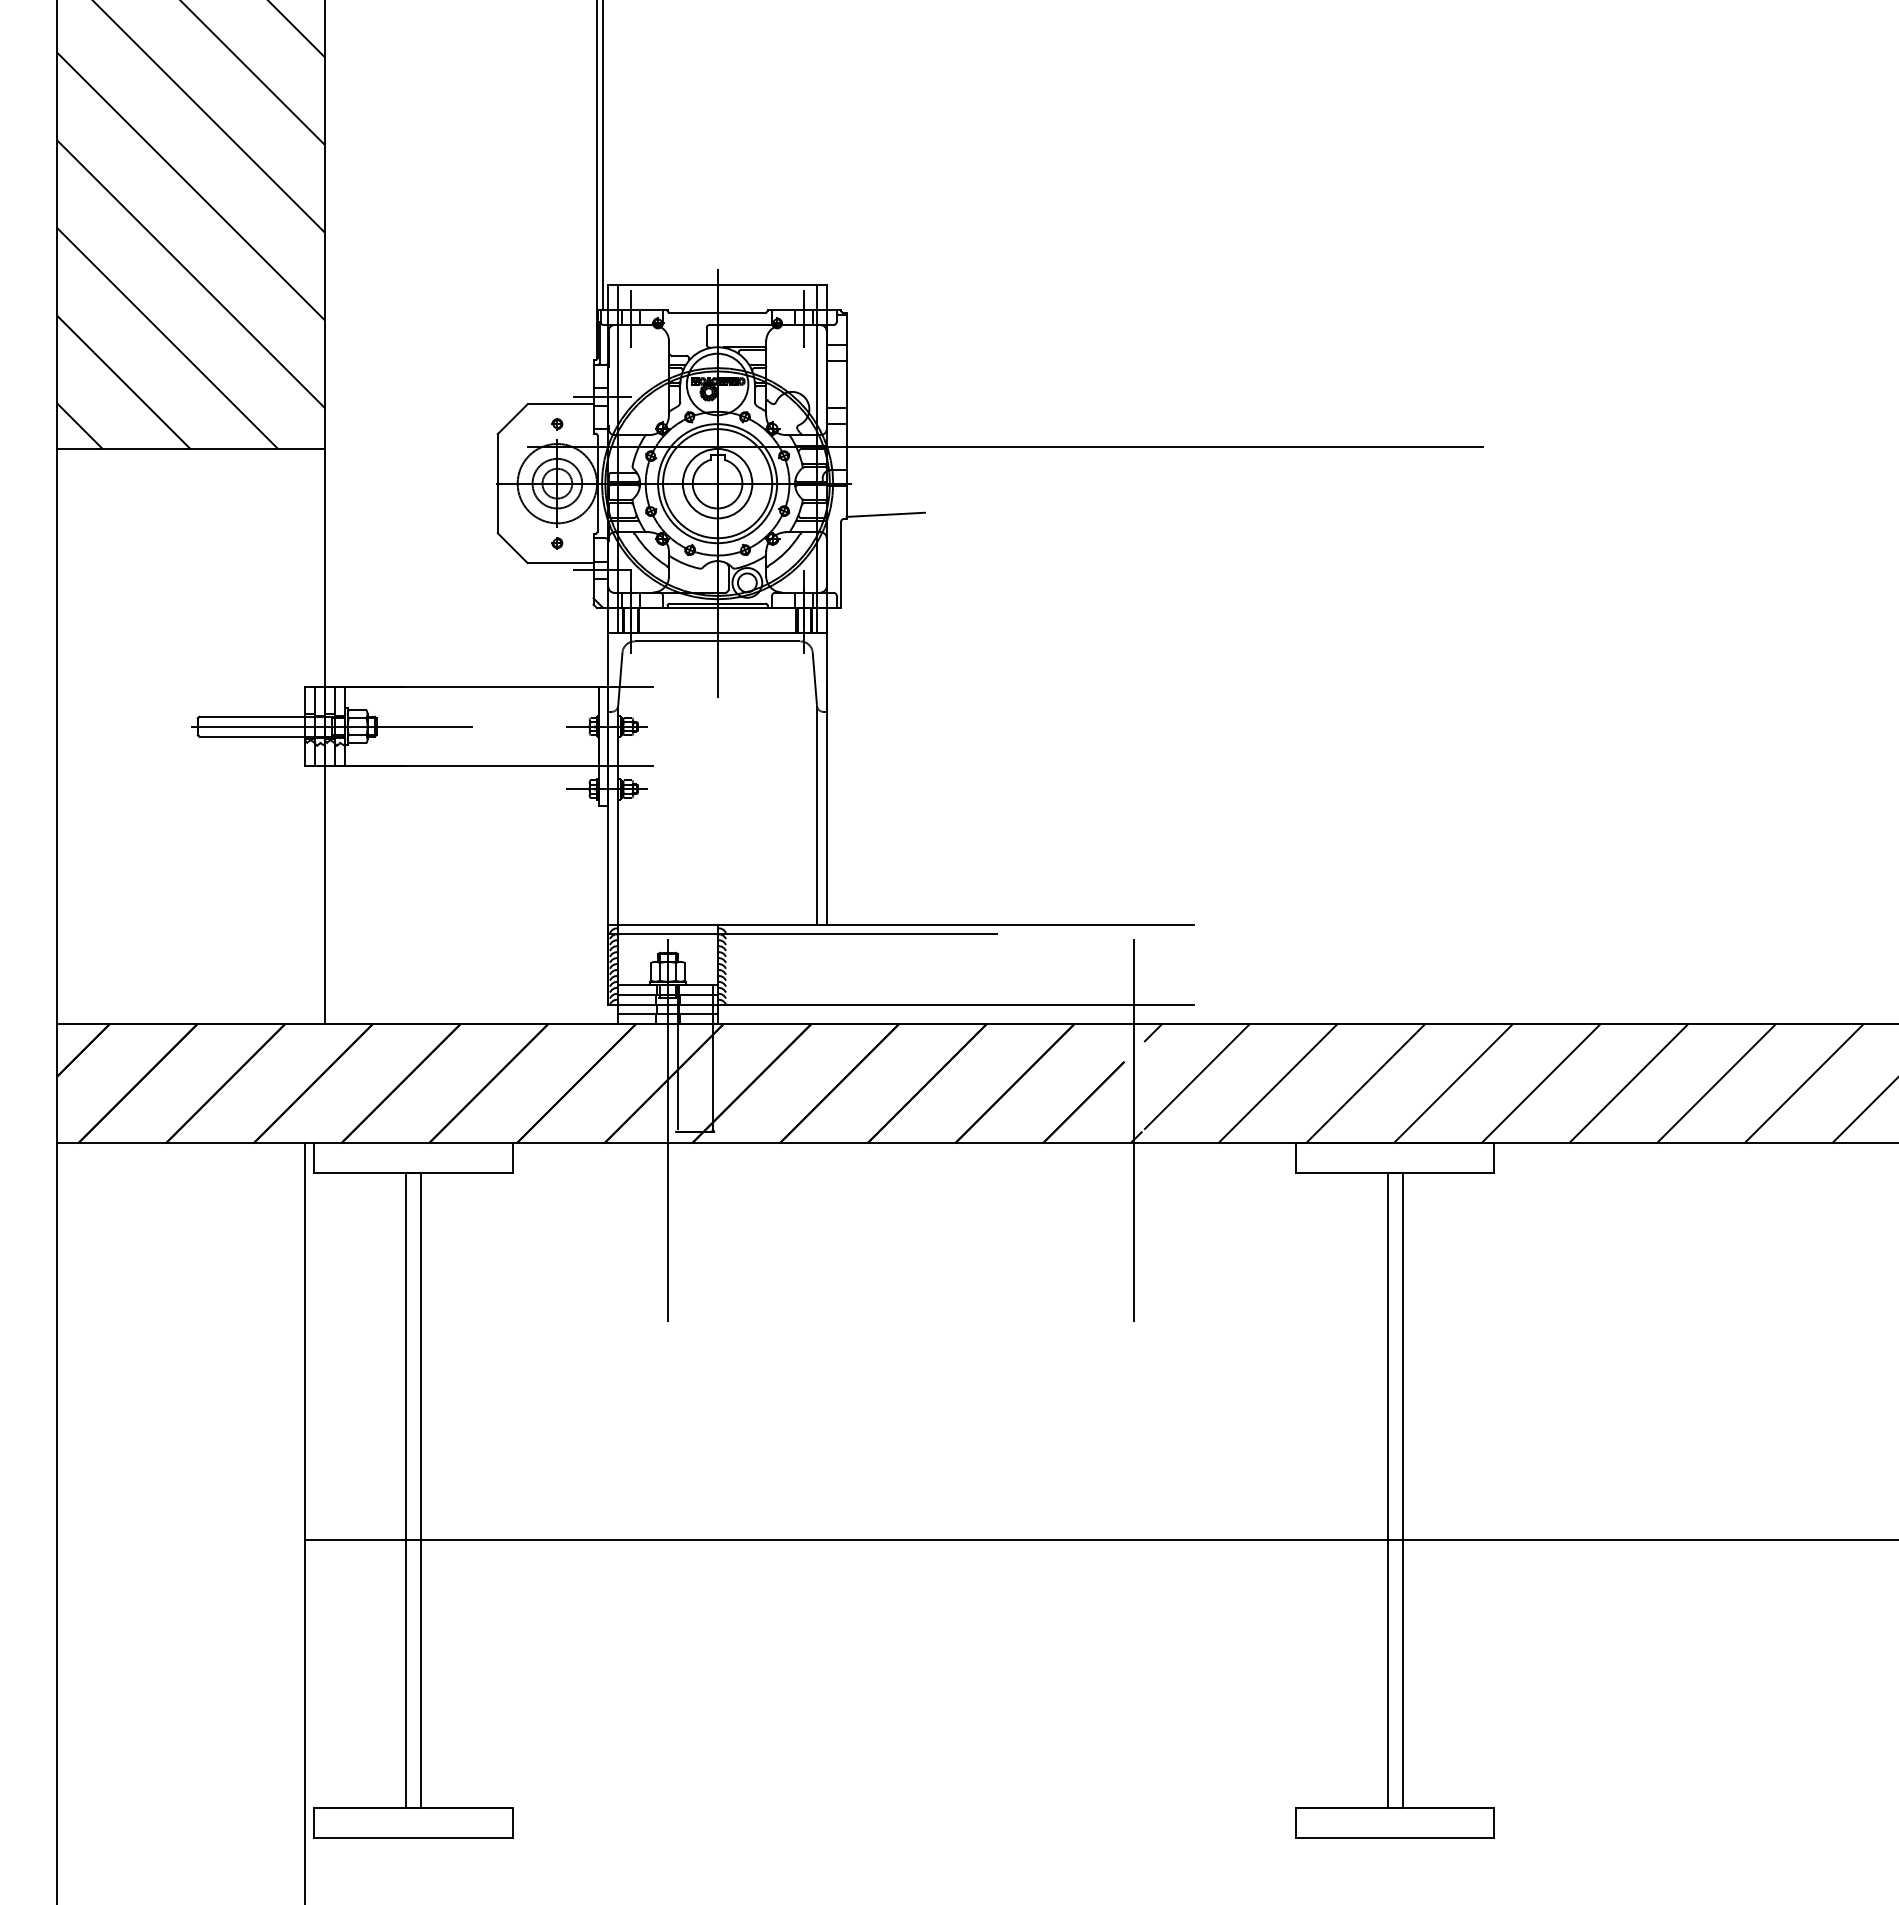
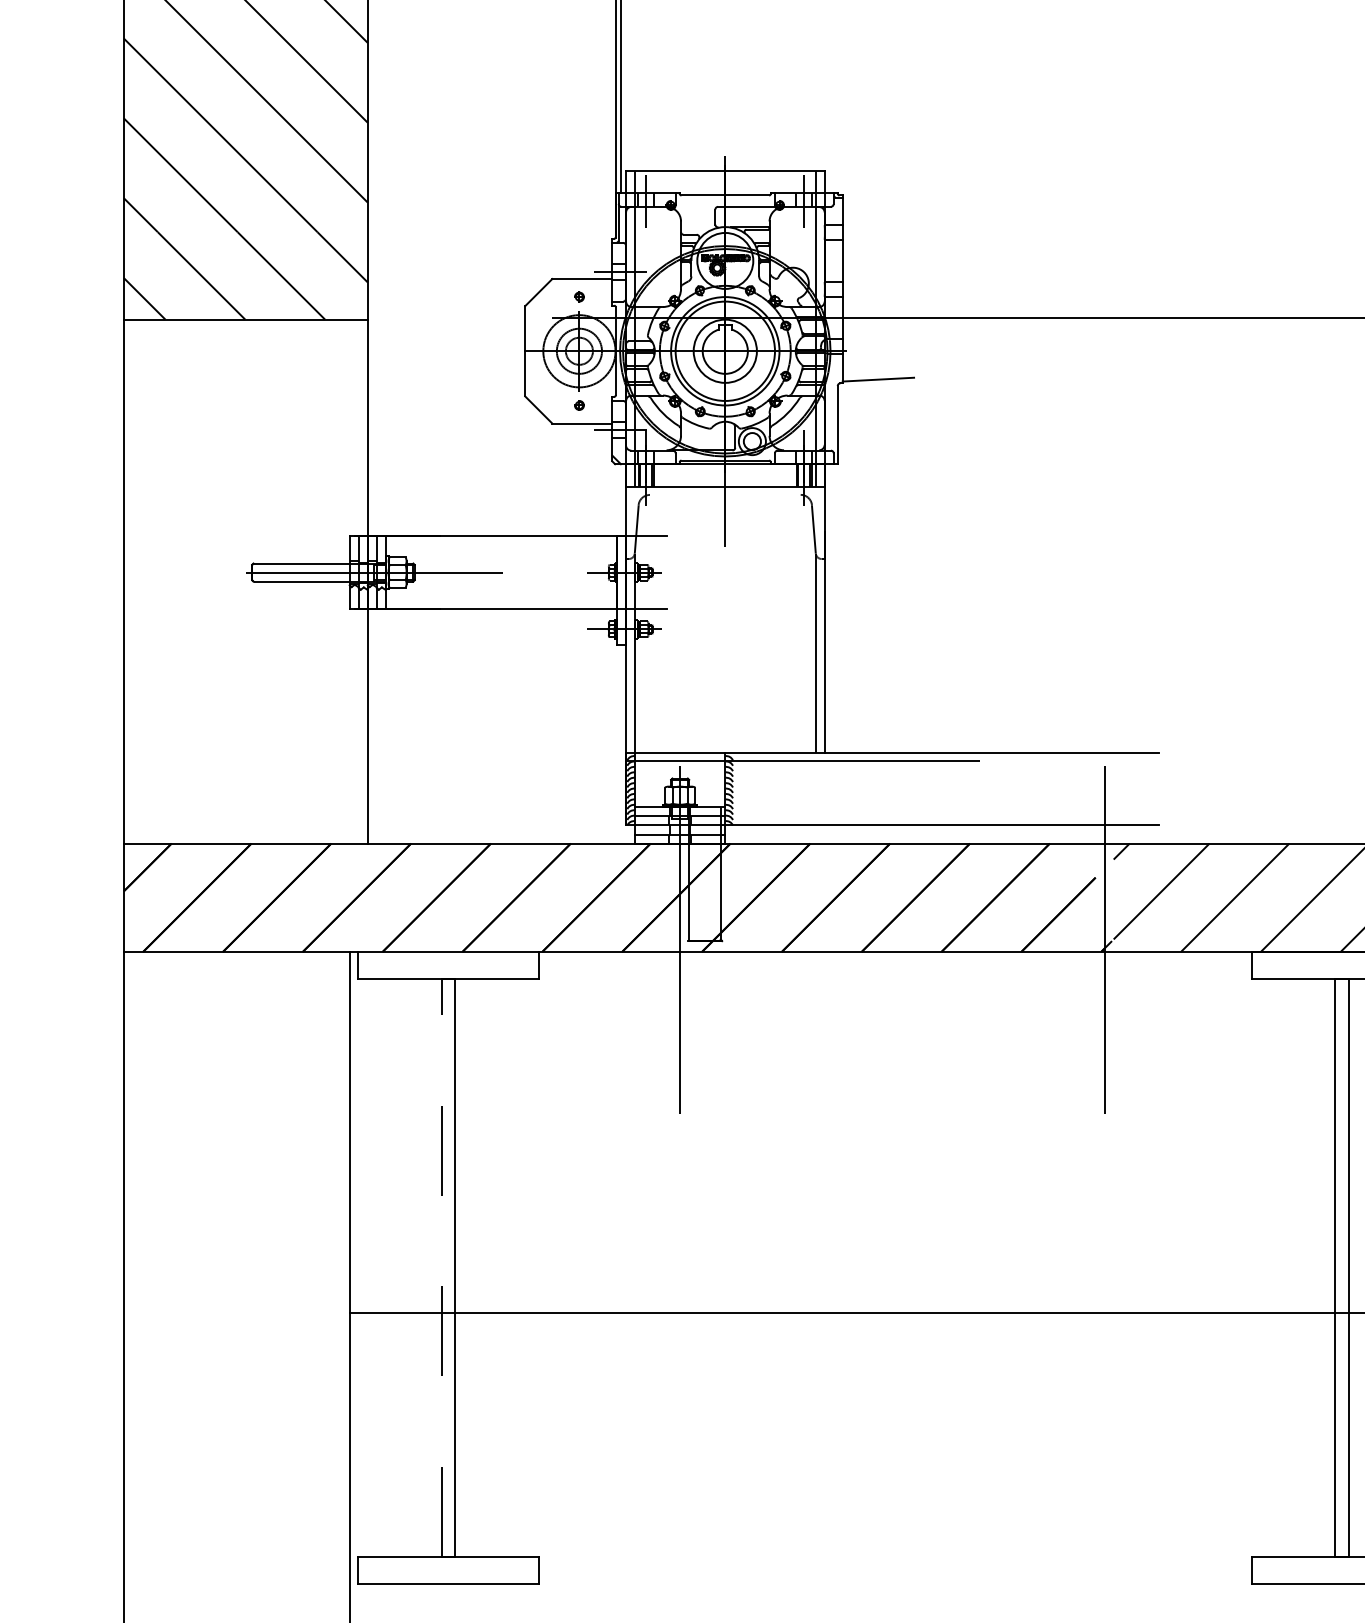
line: (717, 641) -> (725, 494), removed
line: (406, 1490) -> (442, 1267), solid -> dashed

